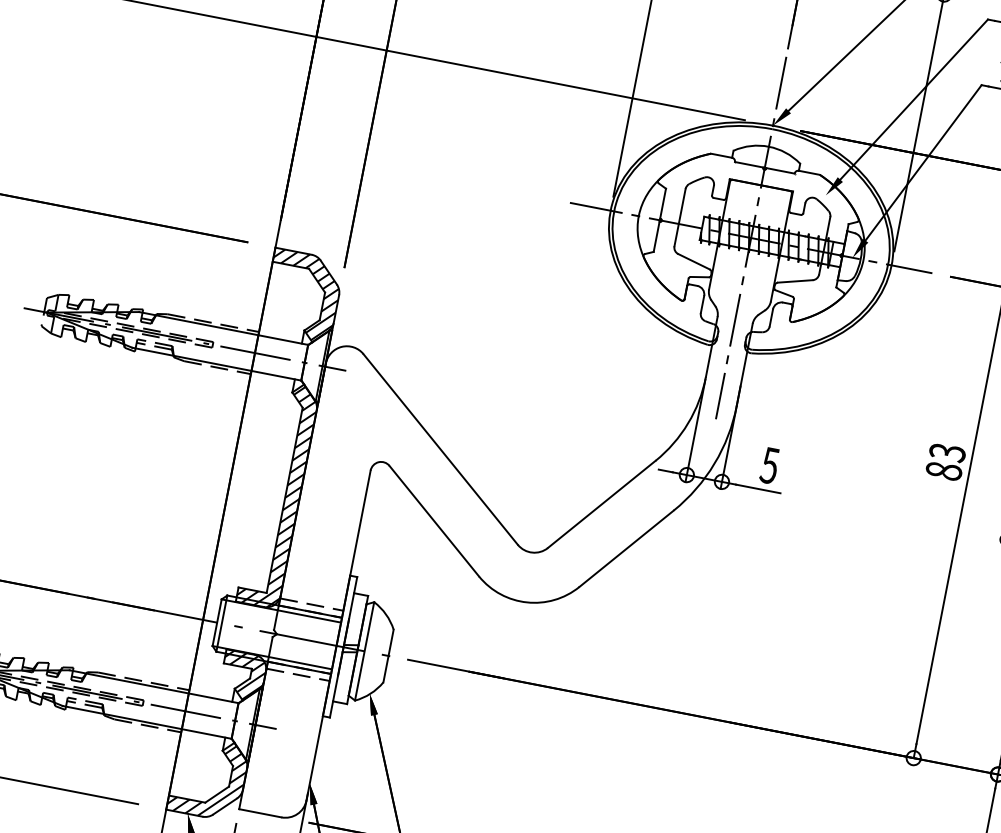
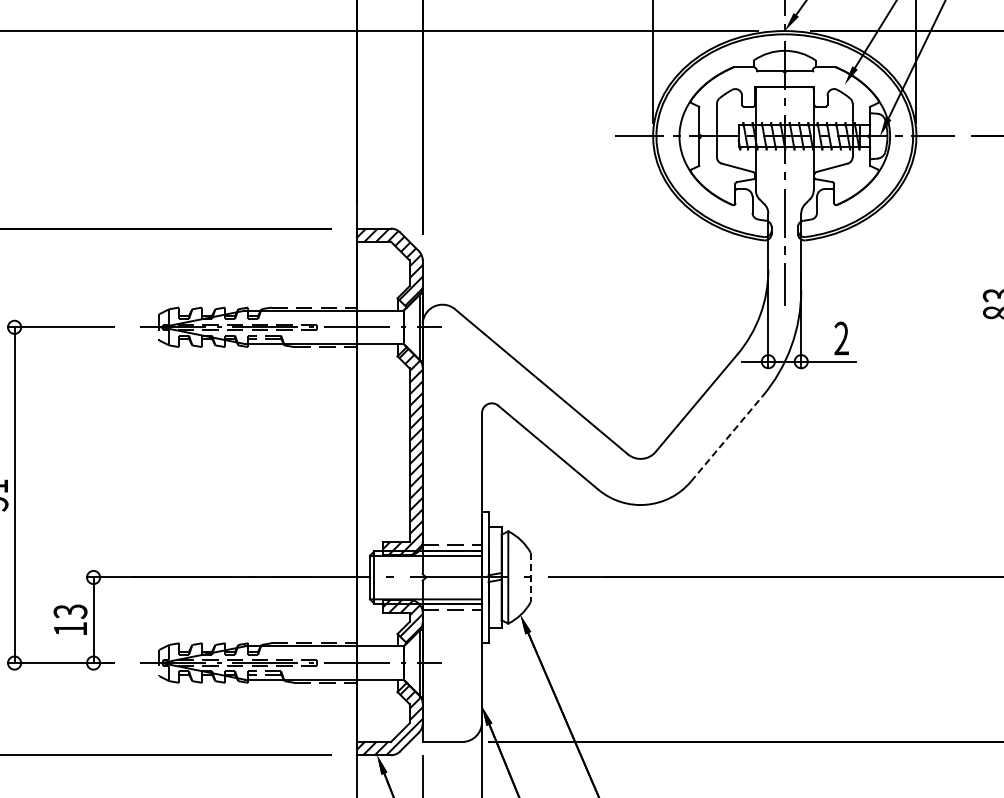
text: (769, 465) -> (841, 338), 5 -> 2
line: (626, 548) -> (726, 438), solid -> dashed
line: (388, 656) -> (530, 577), solid -> dashed

